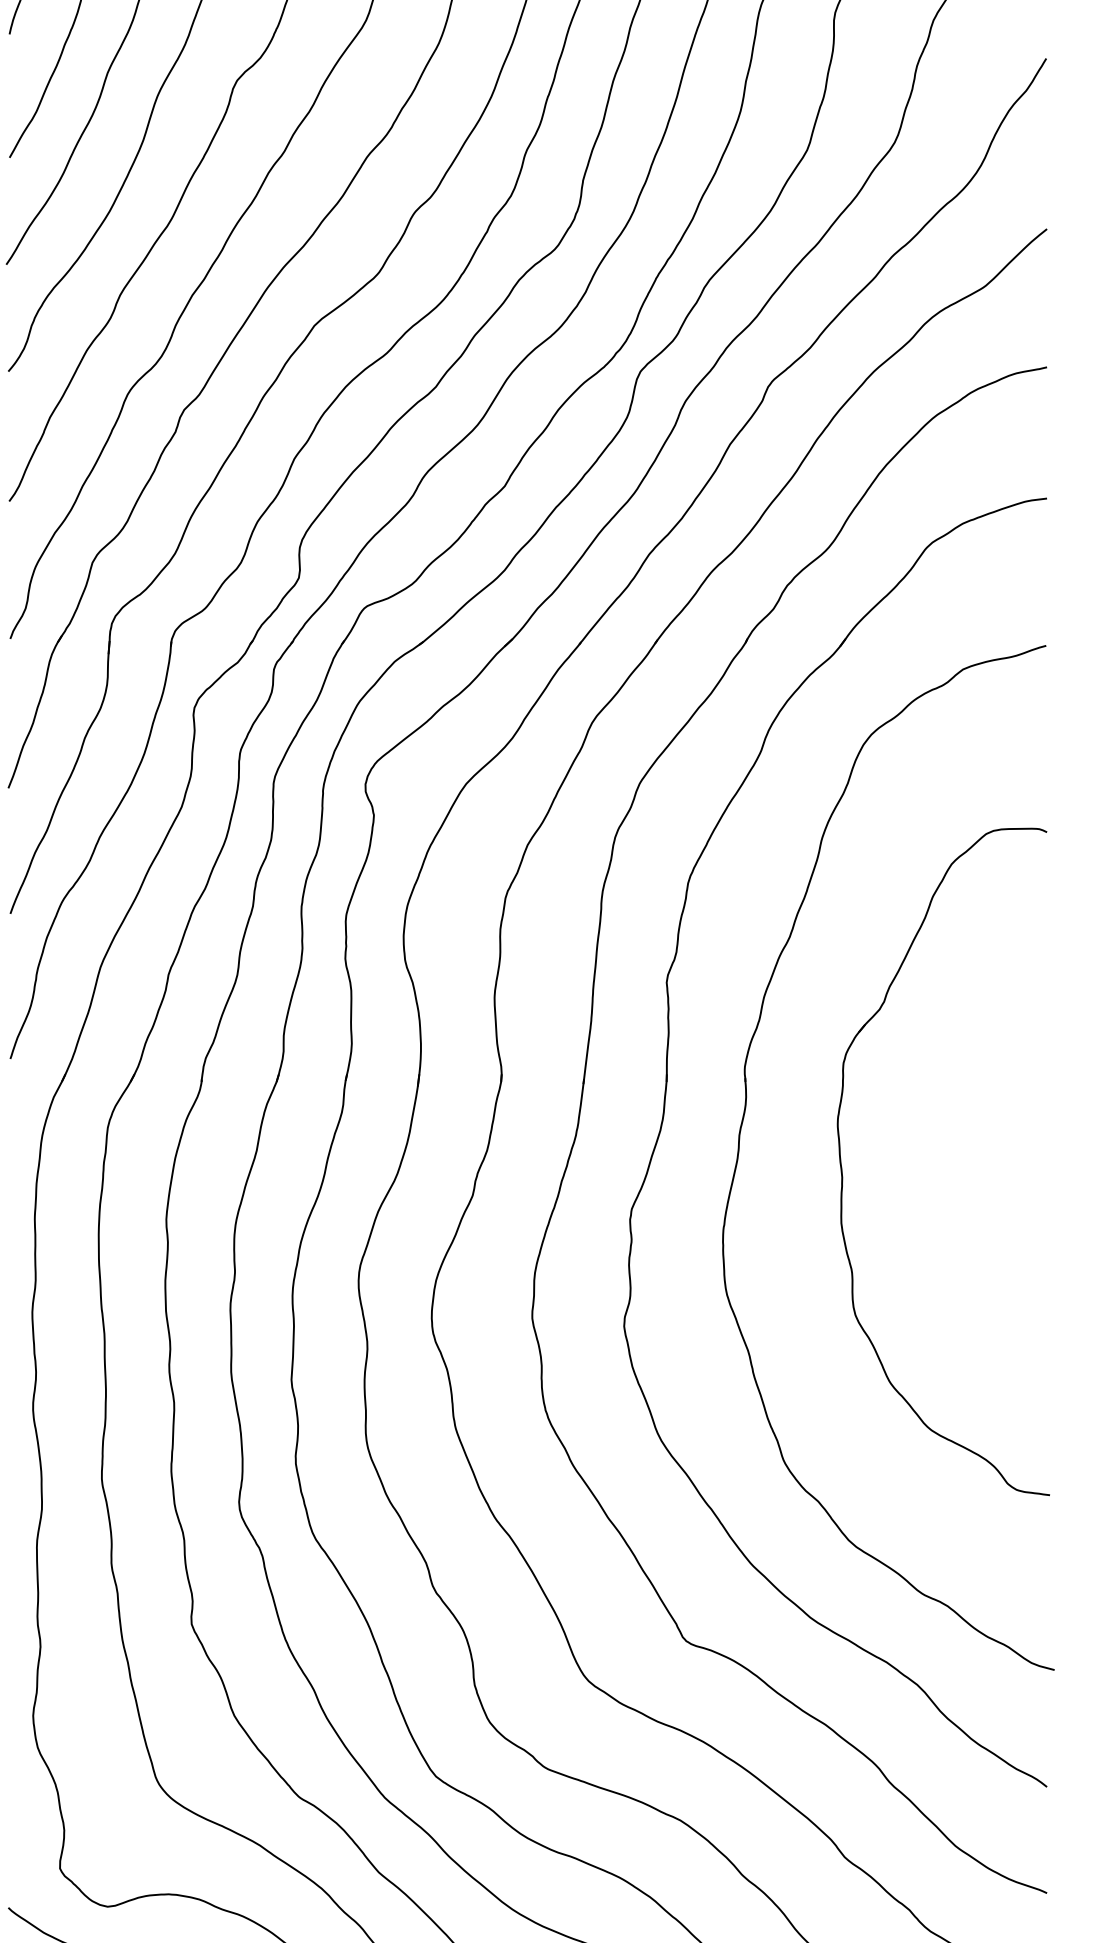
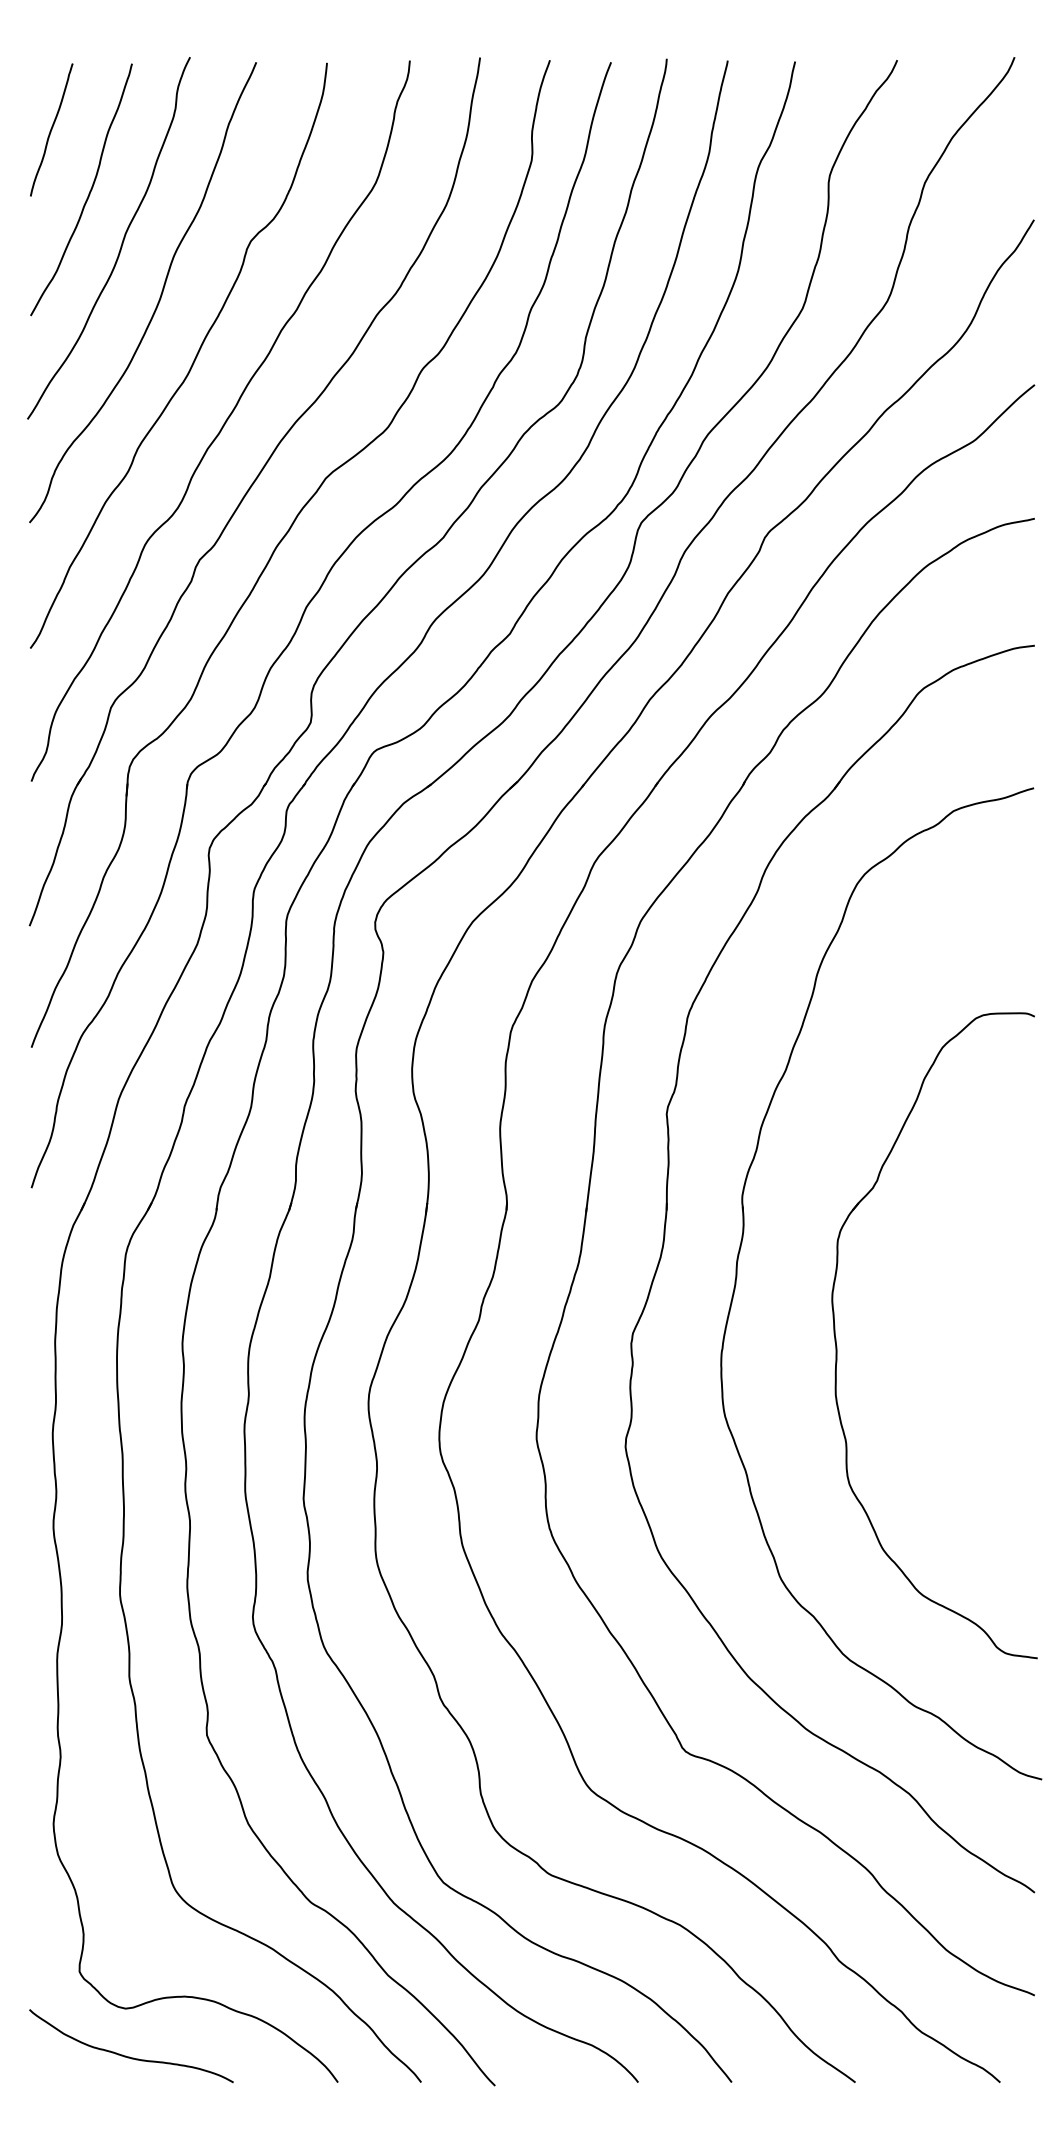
part: (843, 1173) -> (837, 1346), moved

